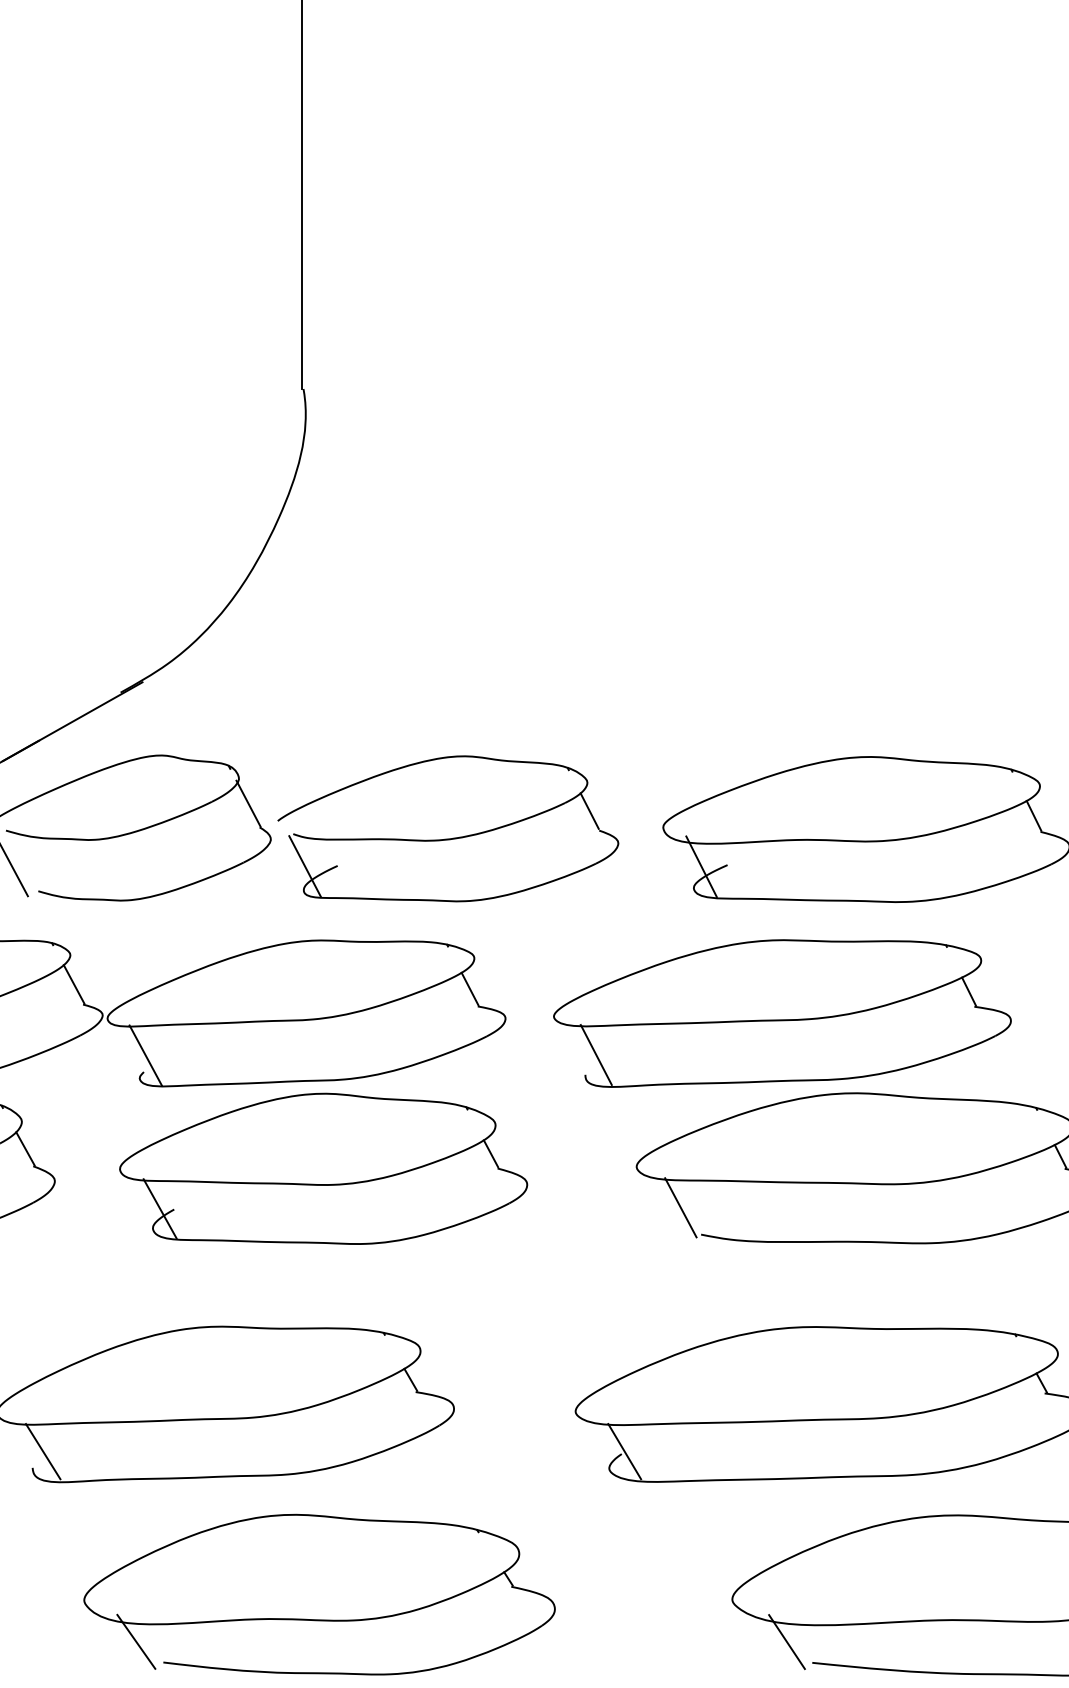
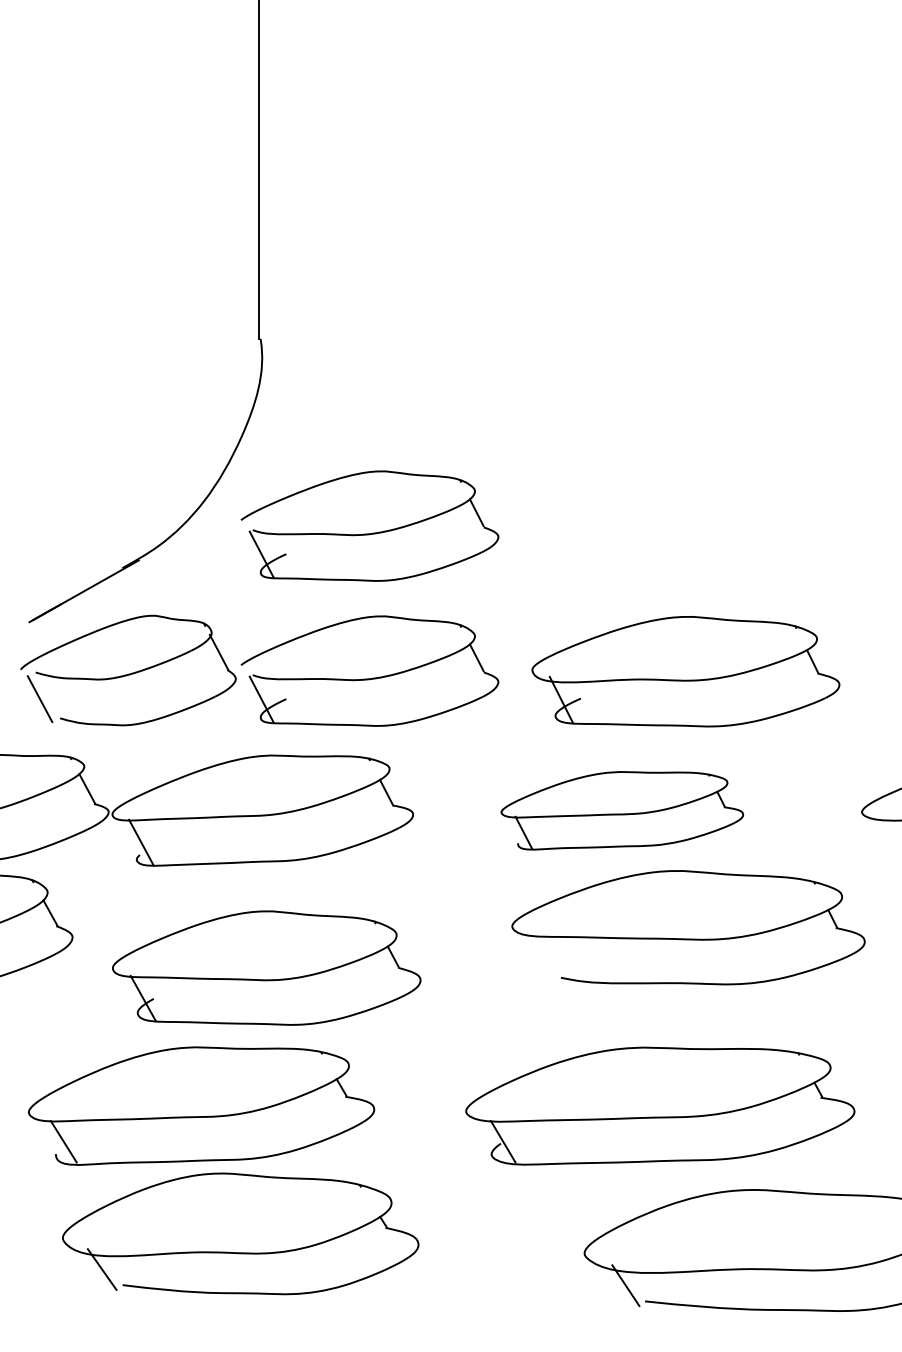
part: (451, 645) -> (372, 532), added
part: (781, 1013) -> (621, 810), size x0.7
part: (323, 1168) -> (266, 967), moved
line: (680, 1207) -> (545, 957), removed
part: (319, 1594) -> (240, 1233), moved

